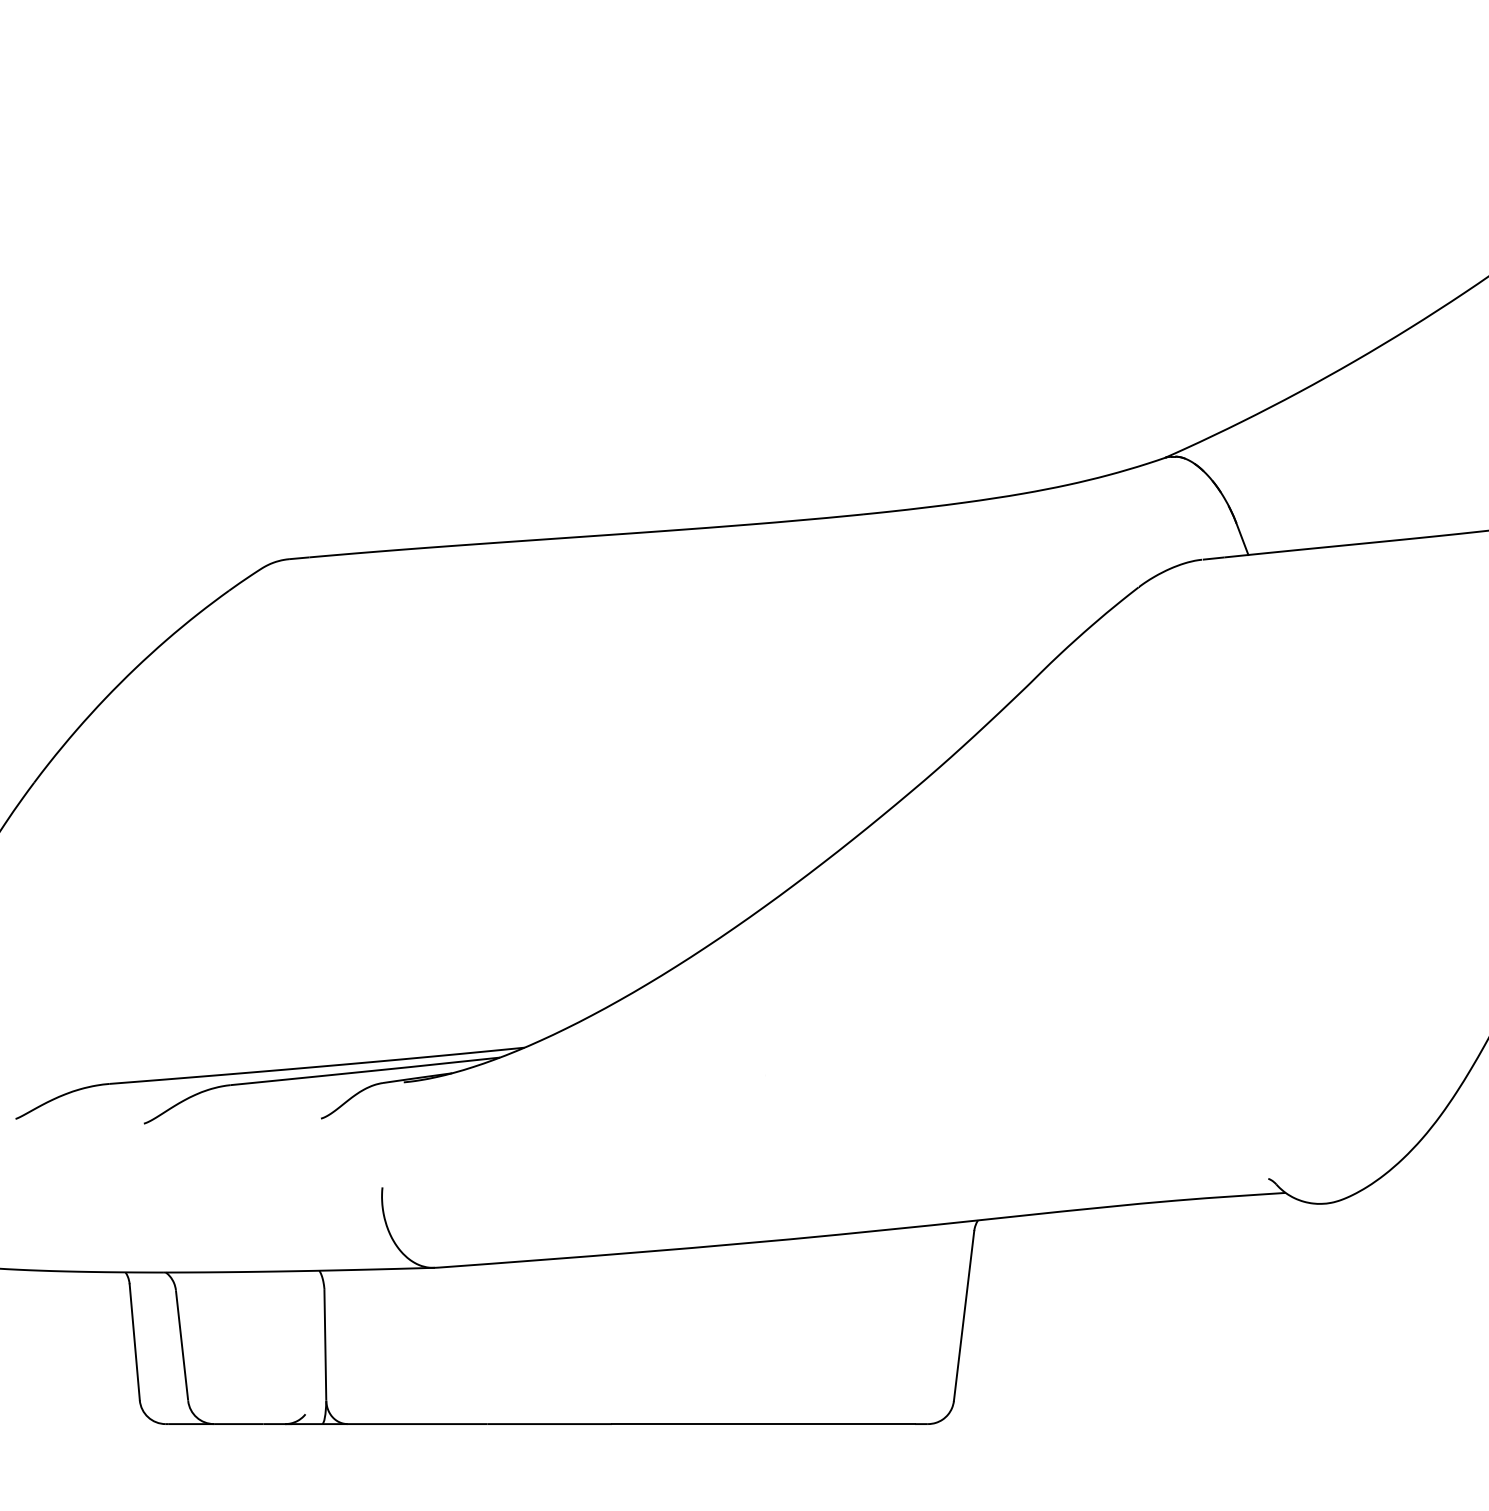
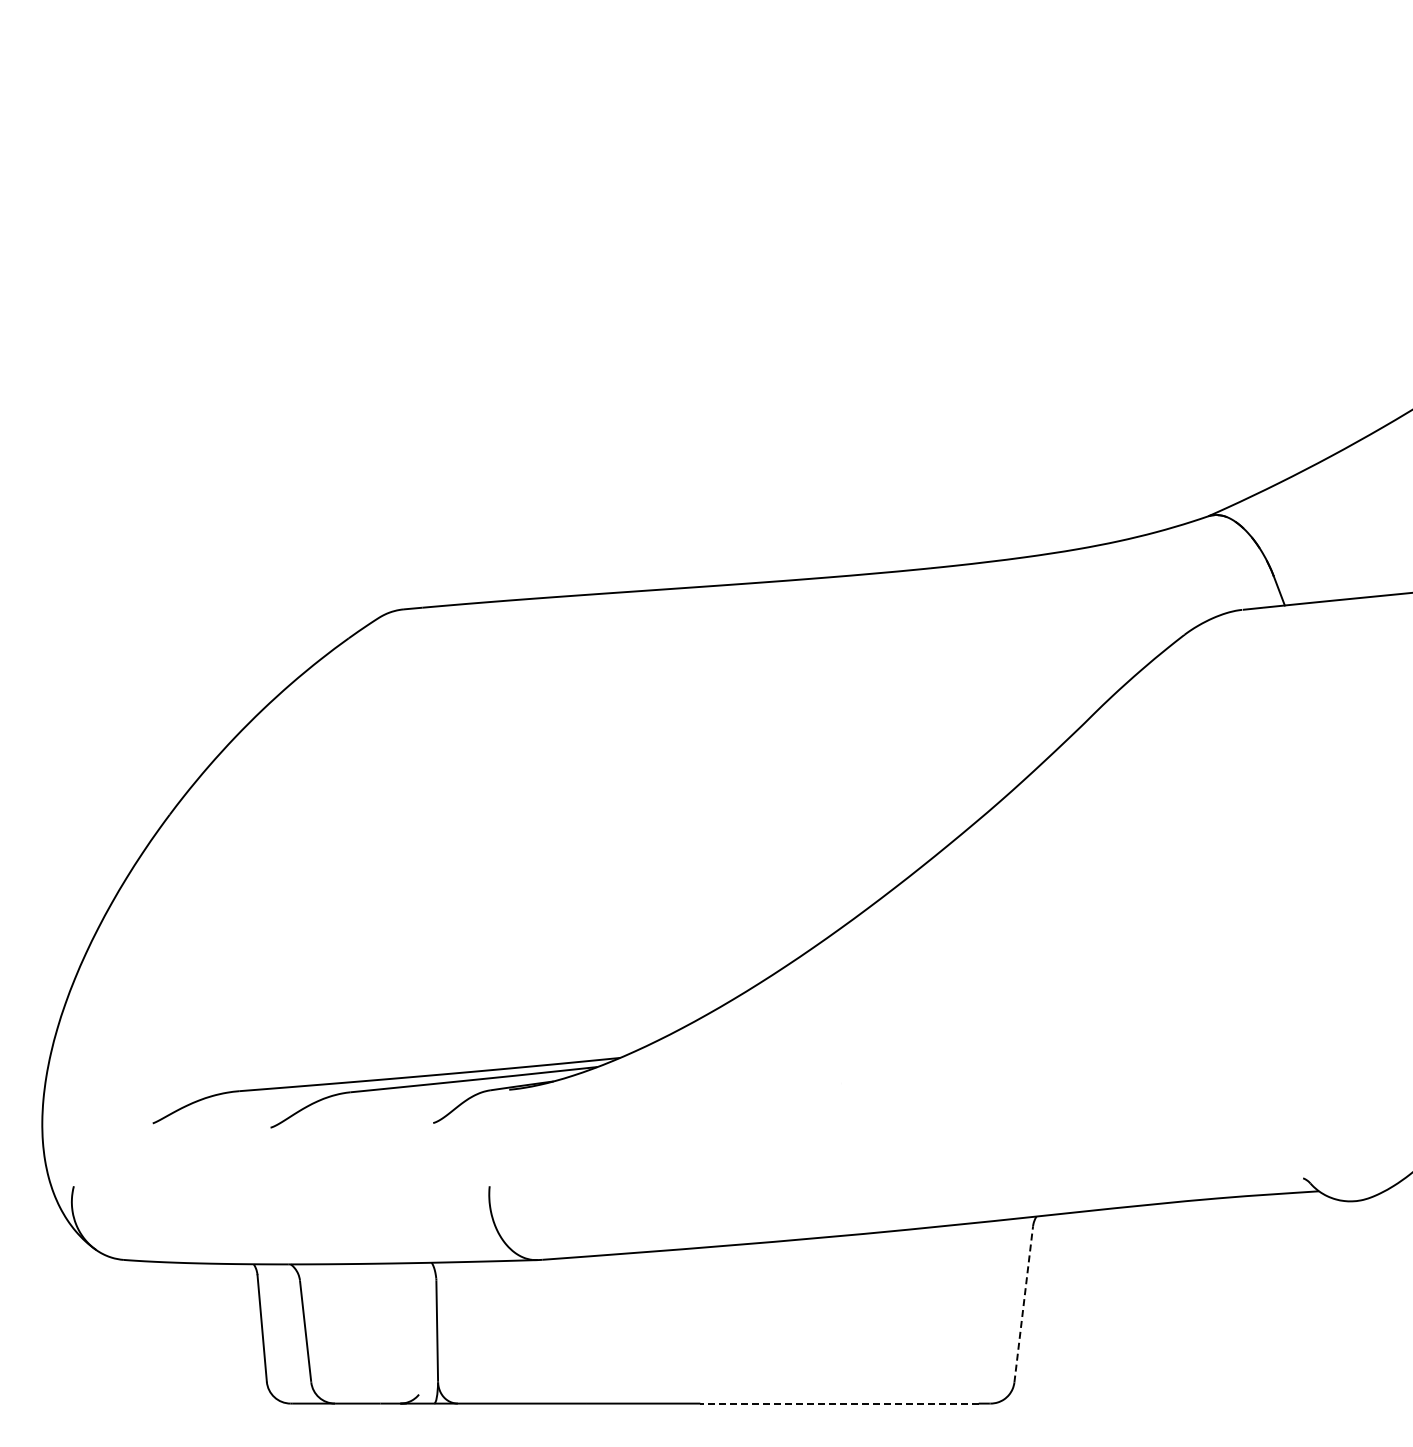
line: (963, 1316) -> (1023, 1304), solid -> dashed
line: (763, 1424) -> (839, 1403), solid -> dashed

